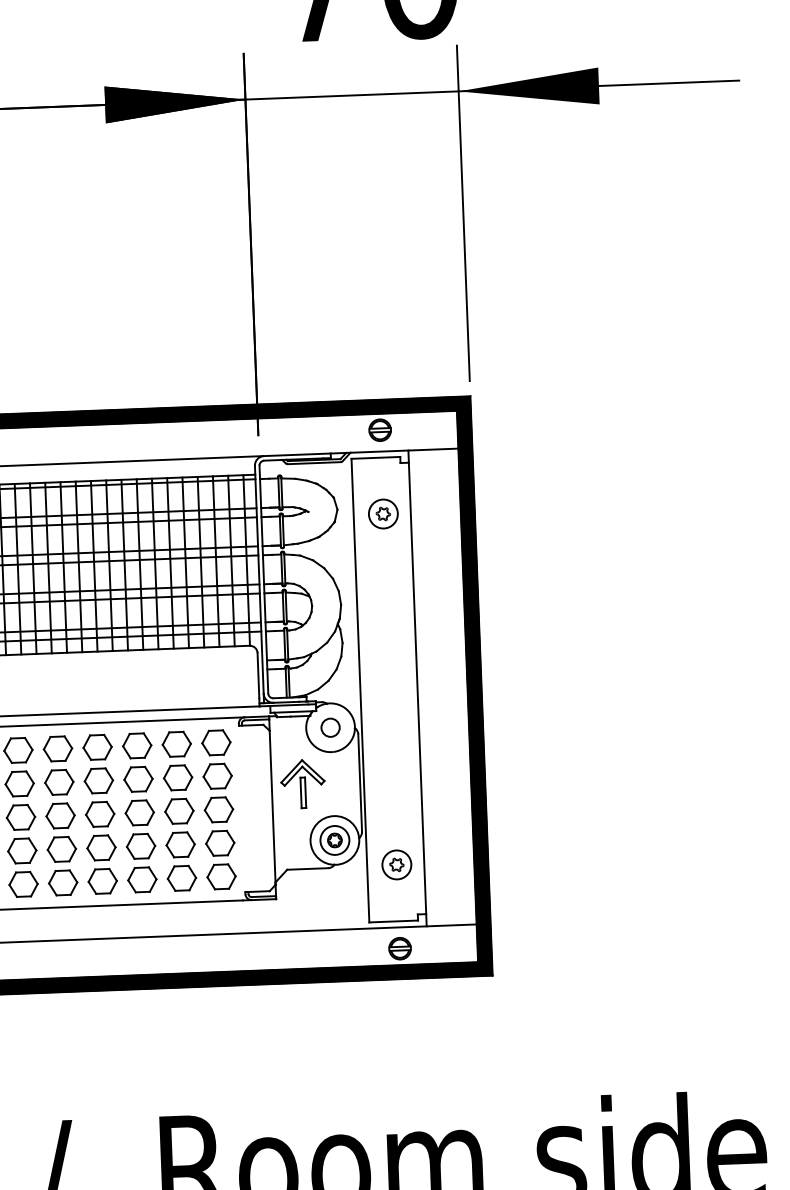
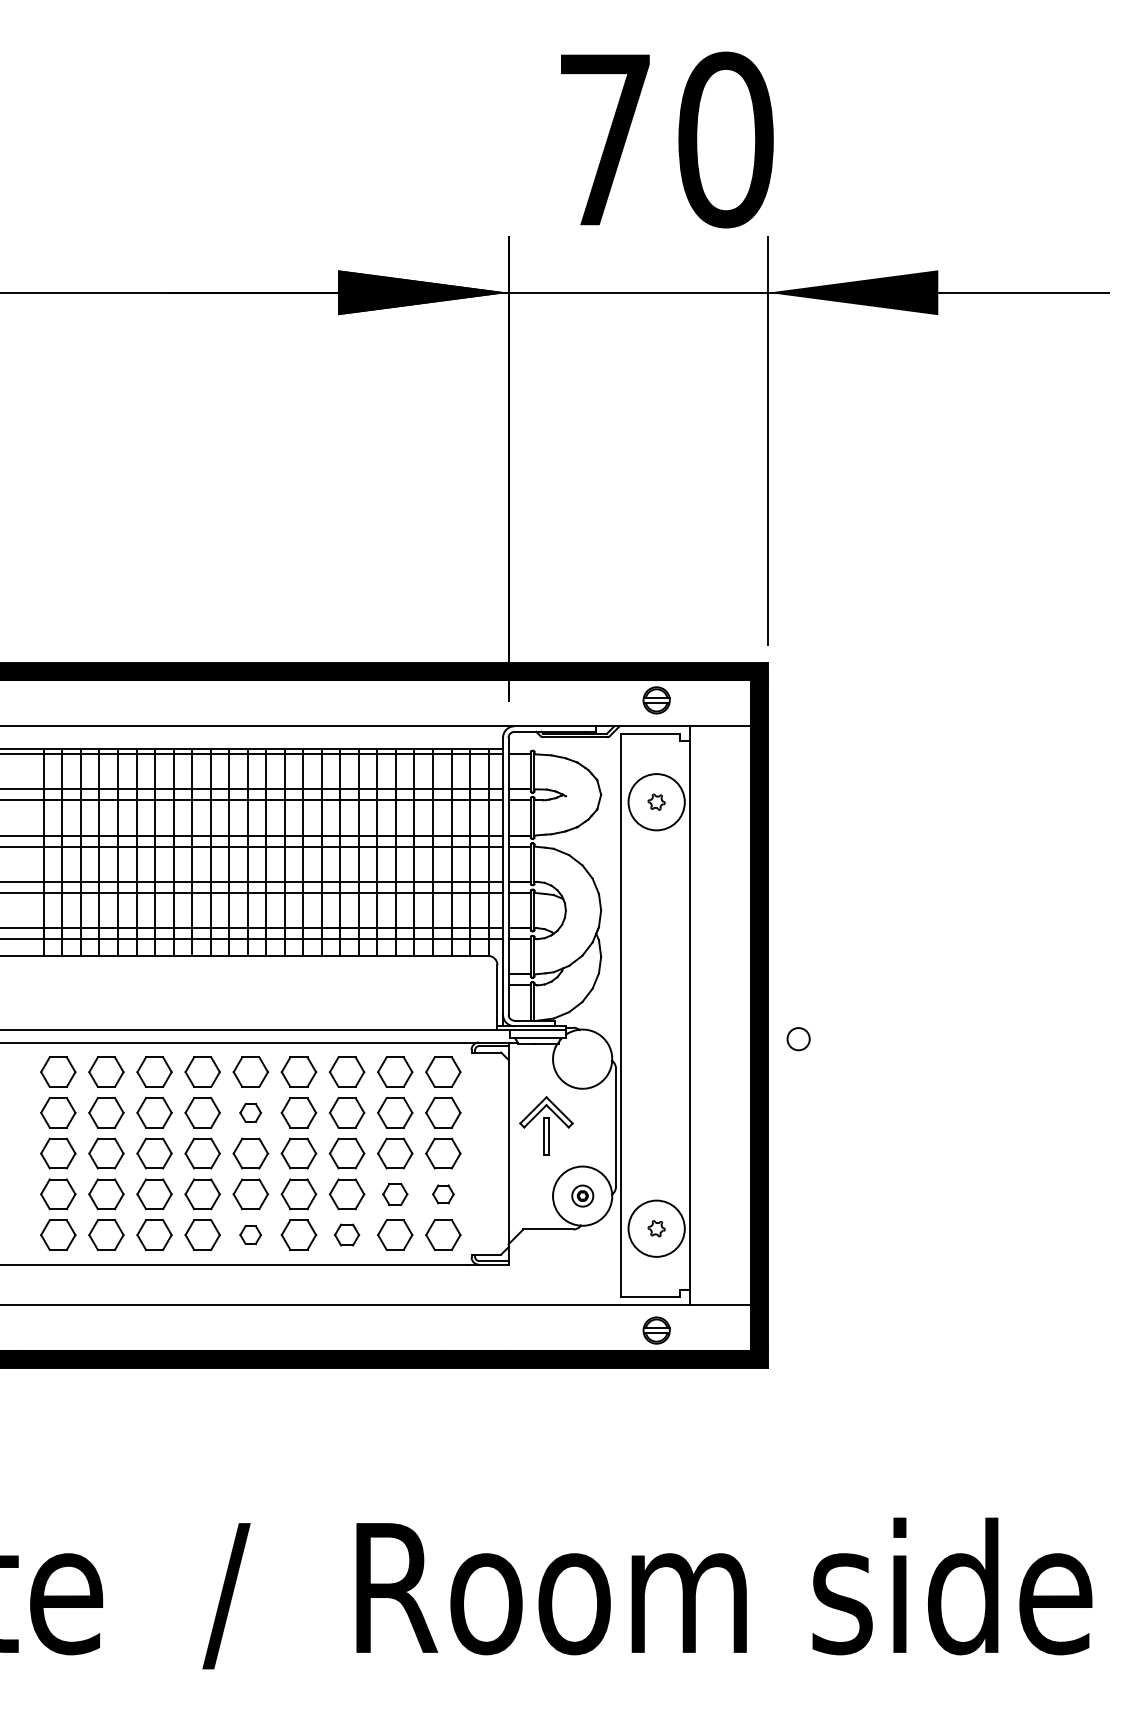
circle: (383, 513) -> (656, 801), size x1.6
circle: (330, 728) -> (798, 1039), moved
part: (59, 782) -> (250, 1112), size x0.6
part: (334, 839) -> (582, 1195), size x0.6
part: (220, 843) -> (443, 1194), size x0.6
part: (180, 845) -> (395, 1194), size x0.7
circle: (396, 864) -> (656, 1228), size x1.6
part: (141, 879) -> (346, 1234), size x0.7
part: (62, 882) -> (250, 1234), size x0.6

